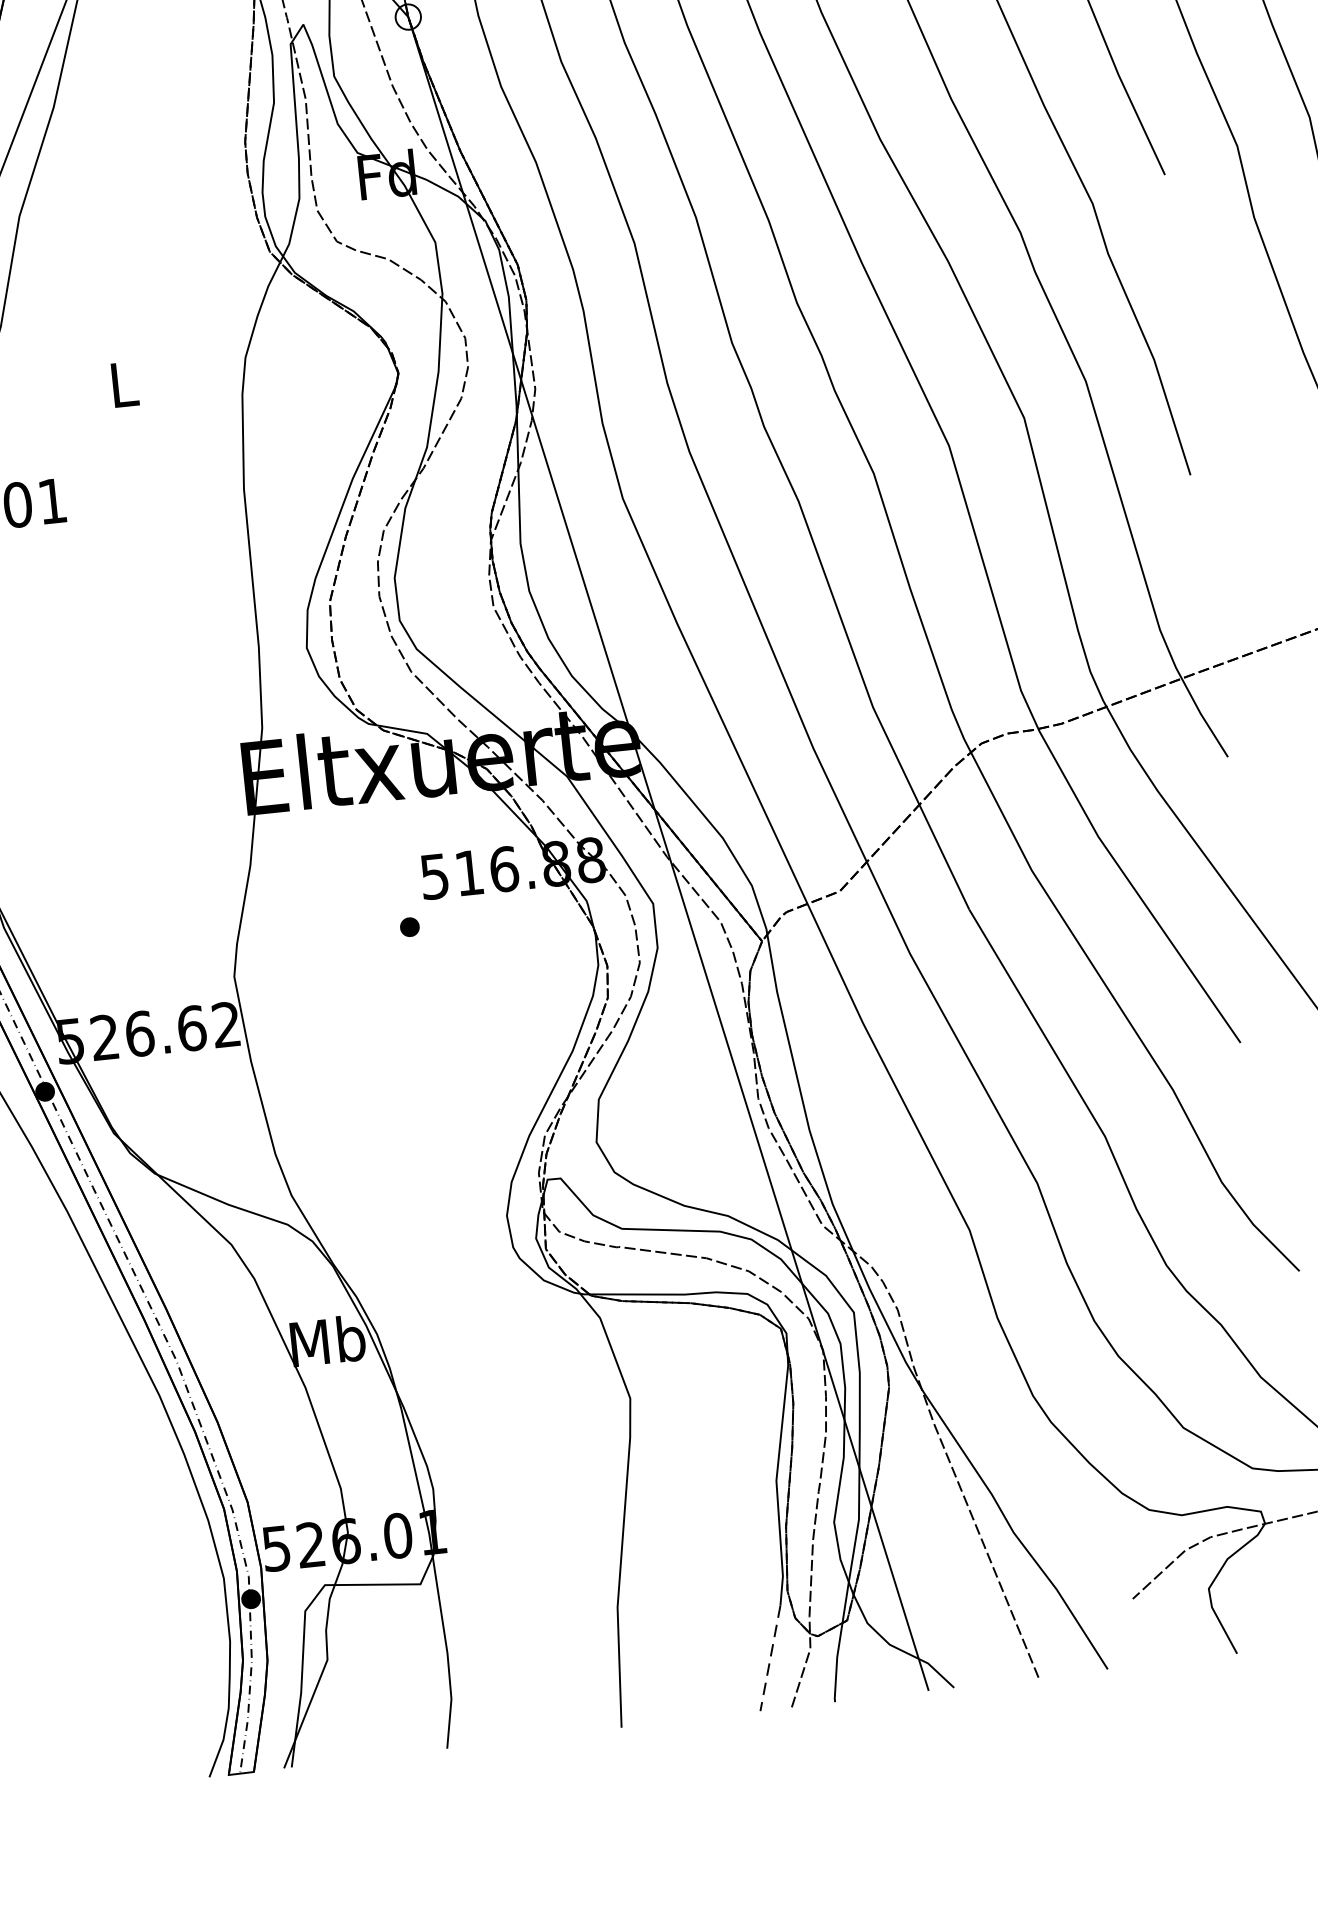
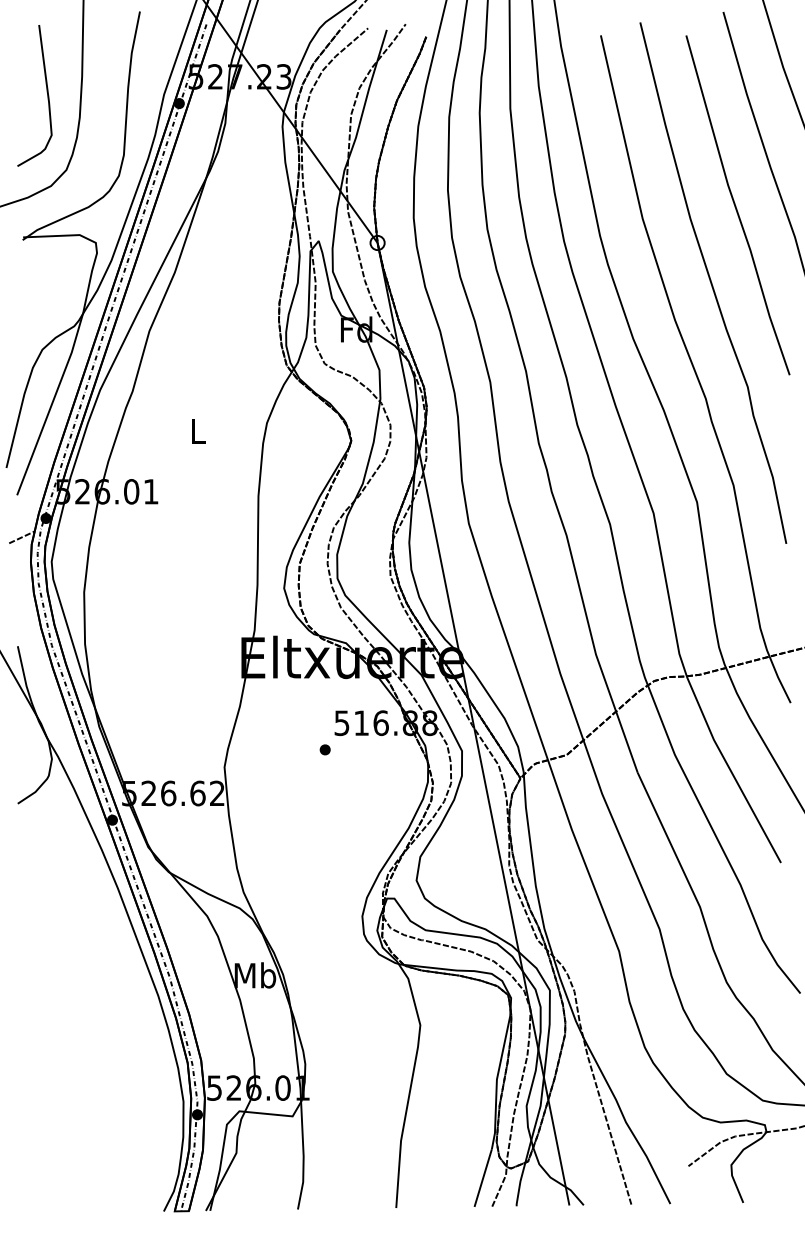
line: (771, 1658) -> (483, 1178), dashed -> solid

